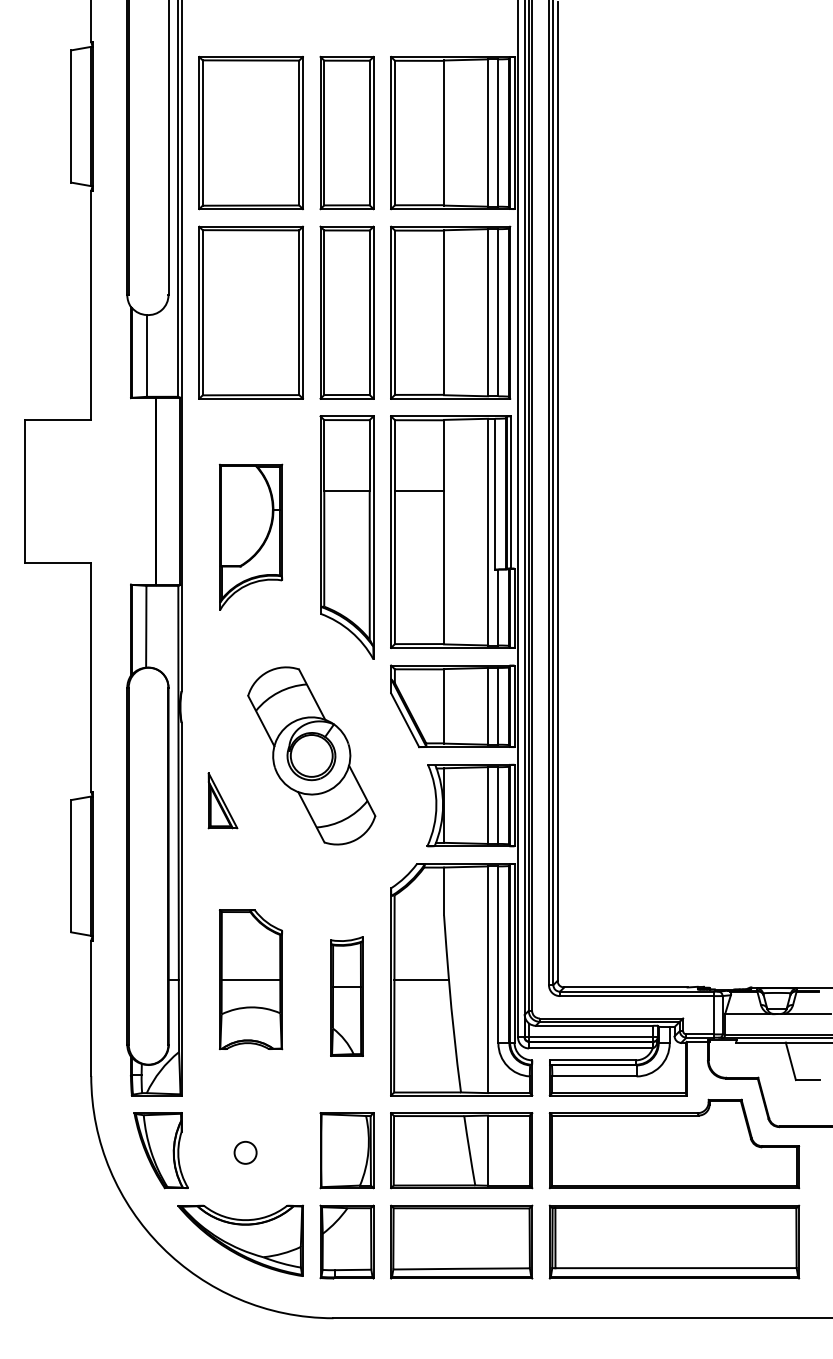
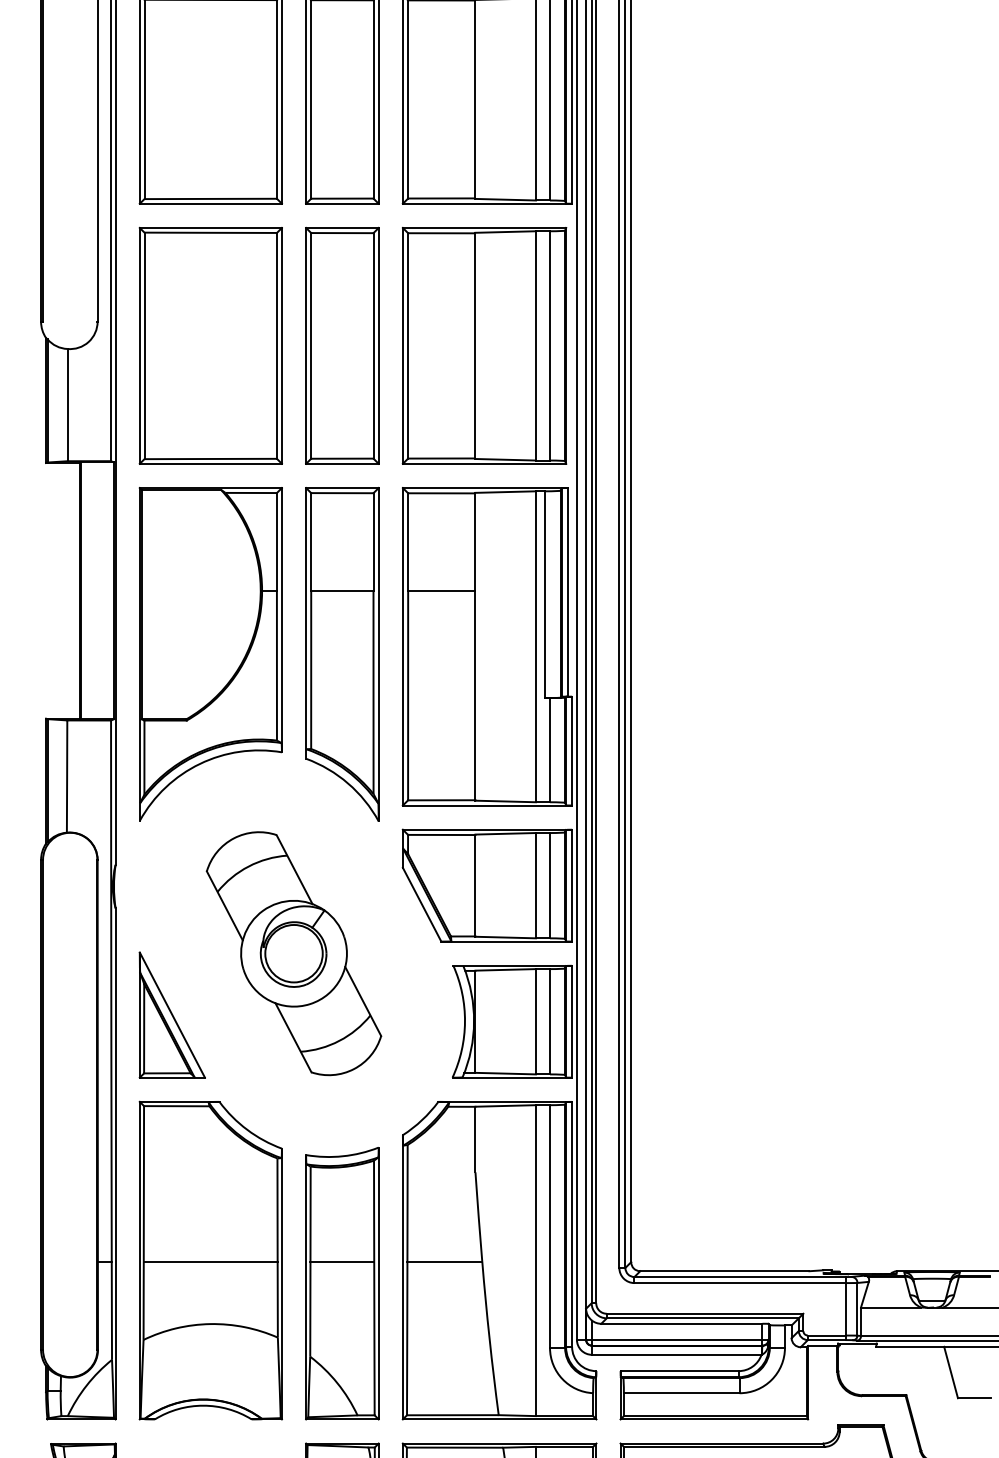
part: (250, 537) -> (210, 654), size x1.67
part: (222, 800) -> (171, 1014), size x1.67
part: (250, 979) -> (210, 1260), size x1.67
part: (346, 996) -> (341, 1283), size x1.67

